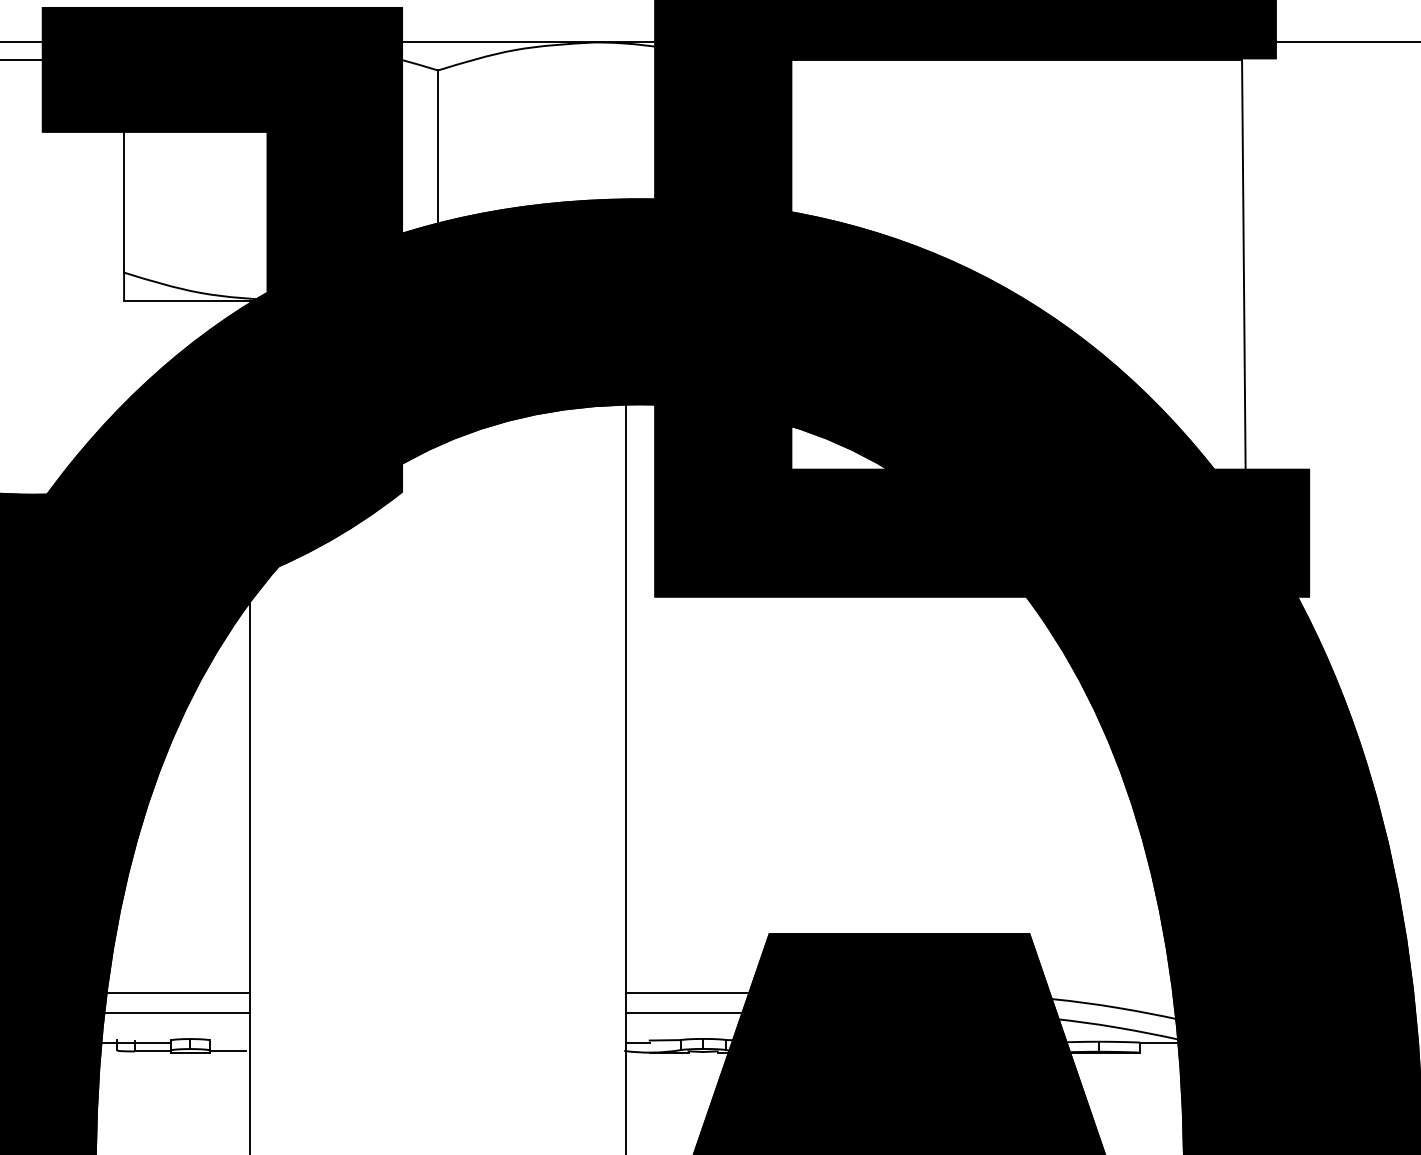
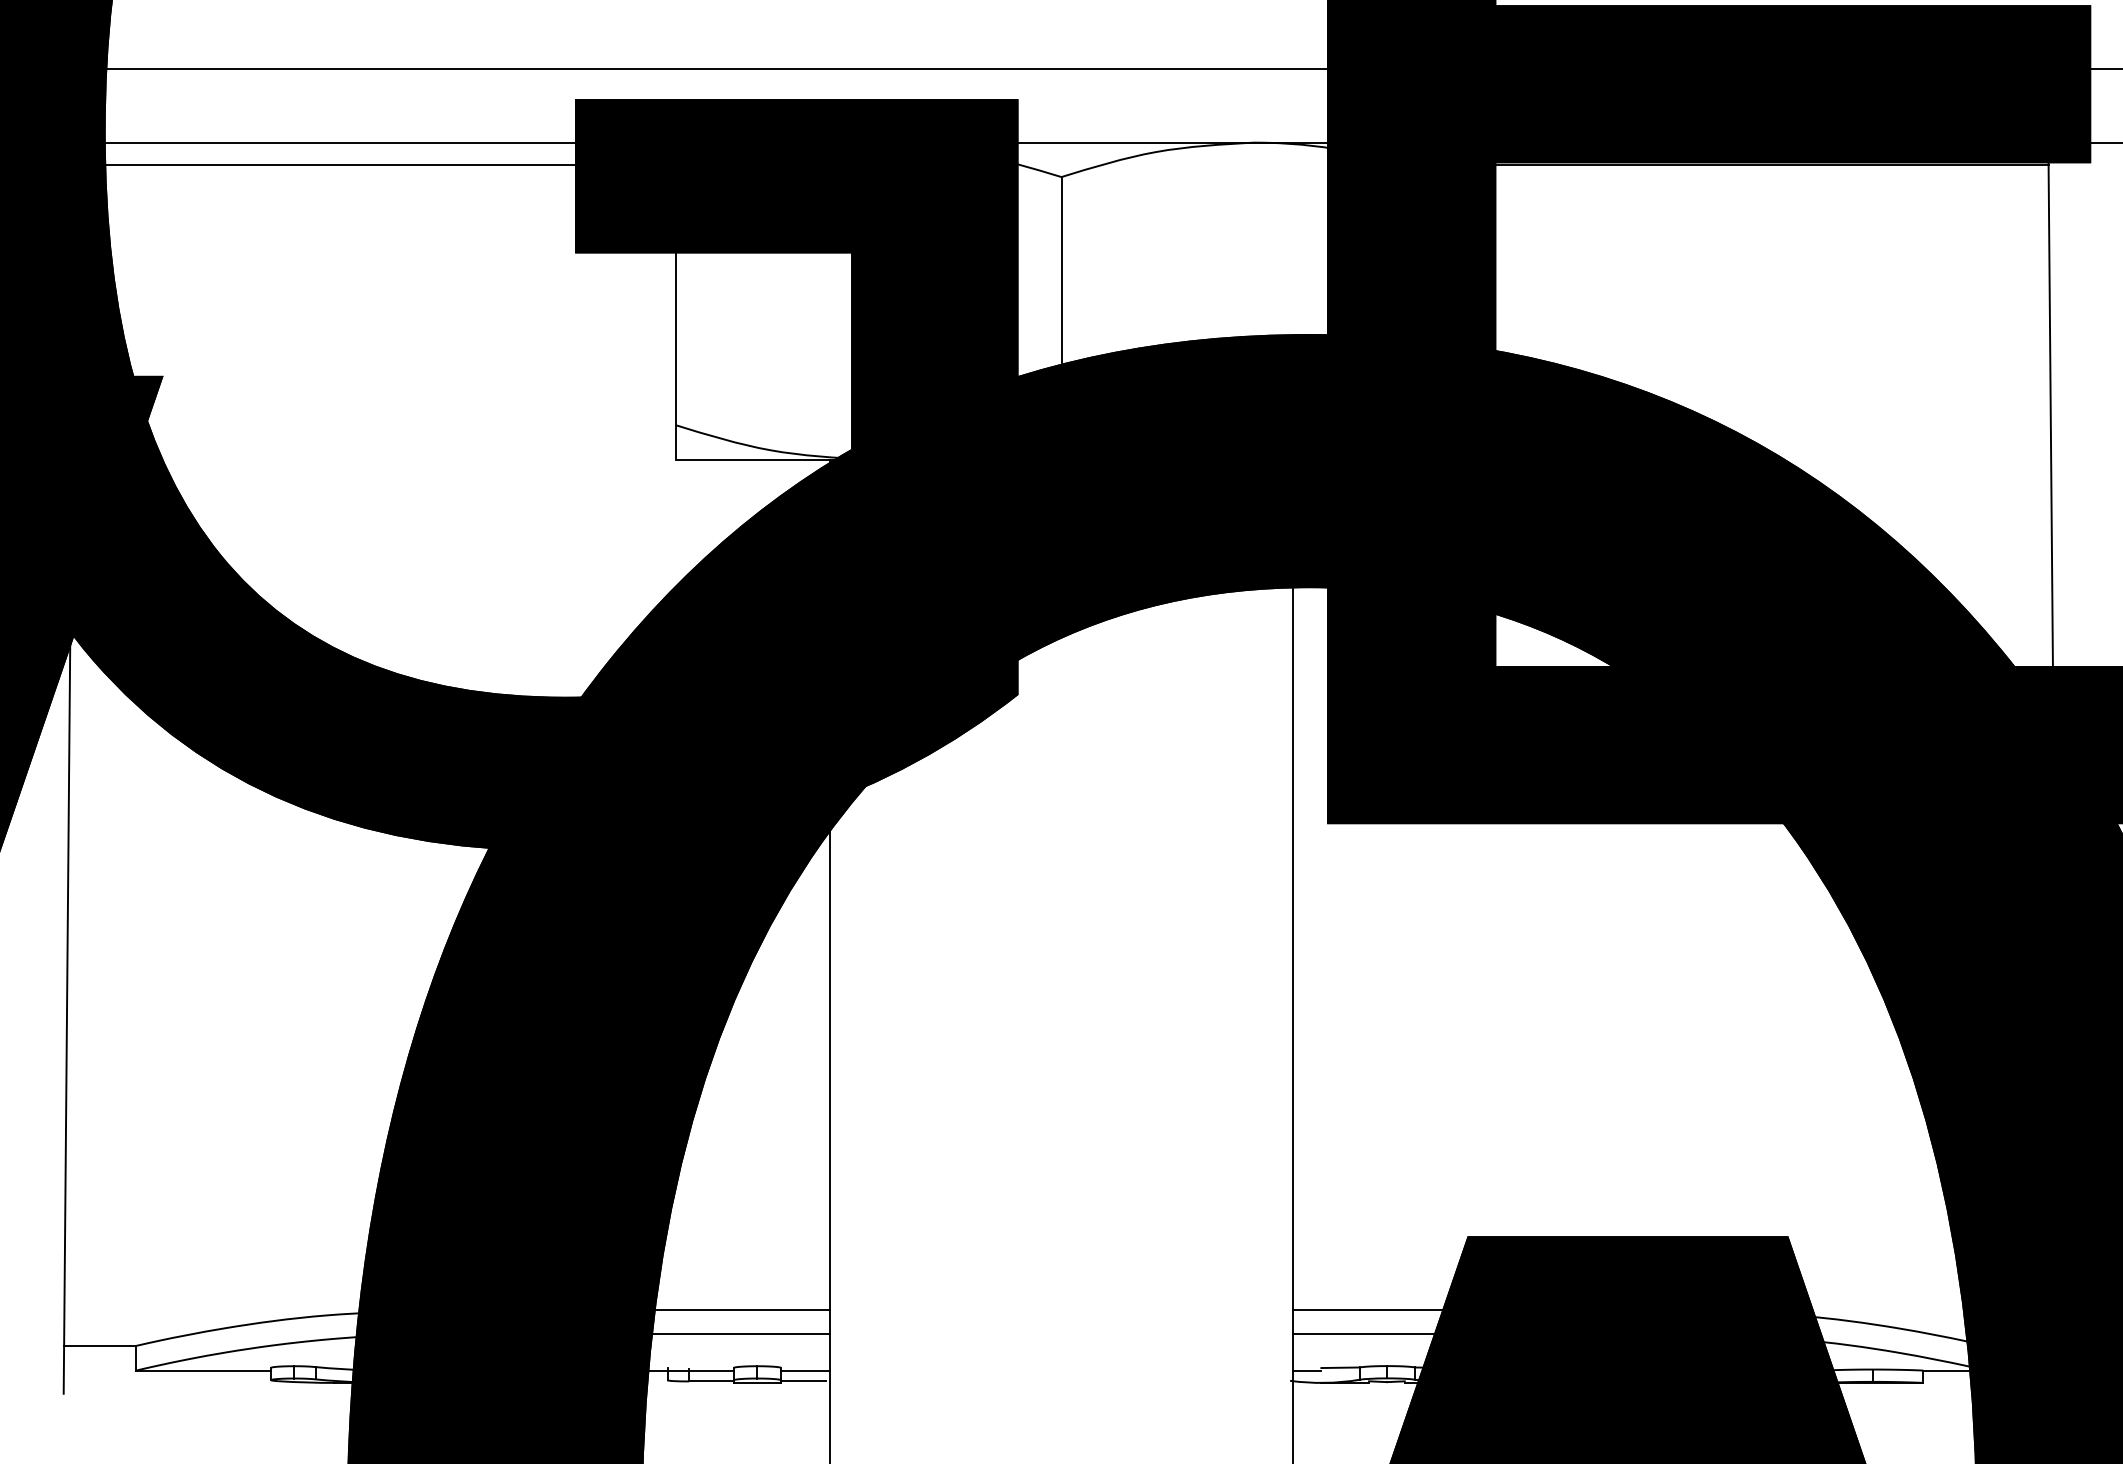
line: (229, 1042) -> (805, 1370), added

